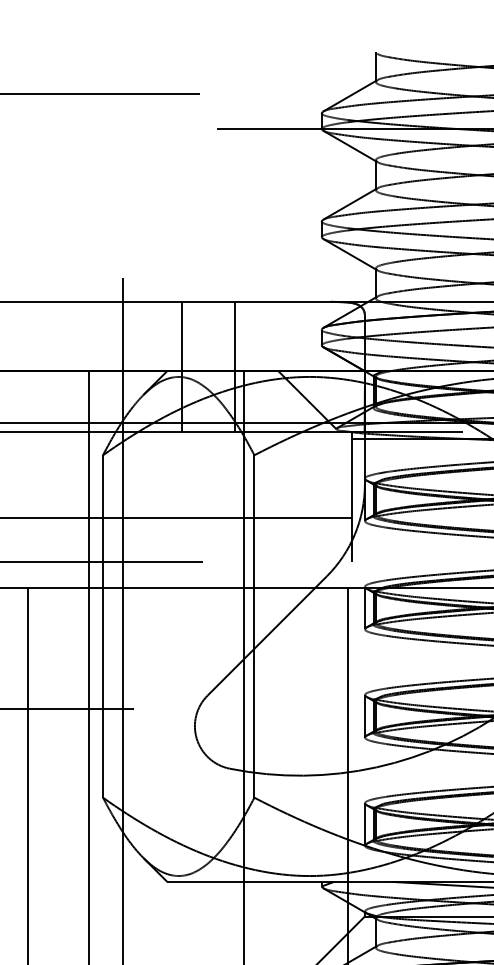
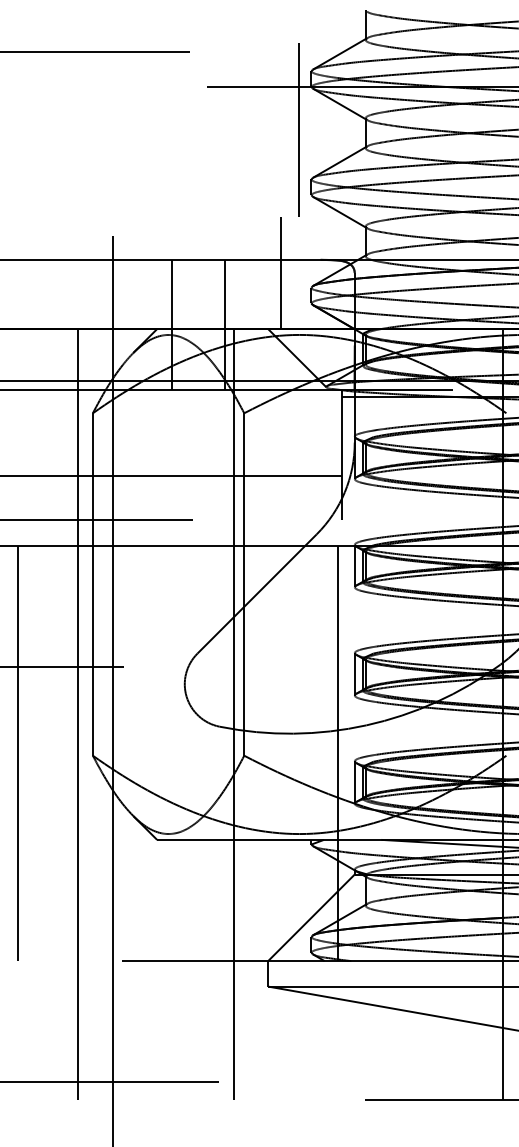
line: (308, 171) -> (298, 129), added
line: (291, 314) -> (281, 272), added

